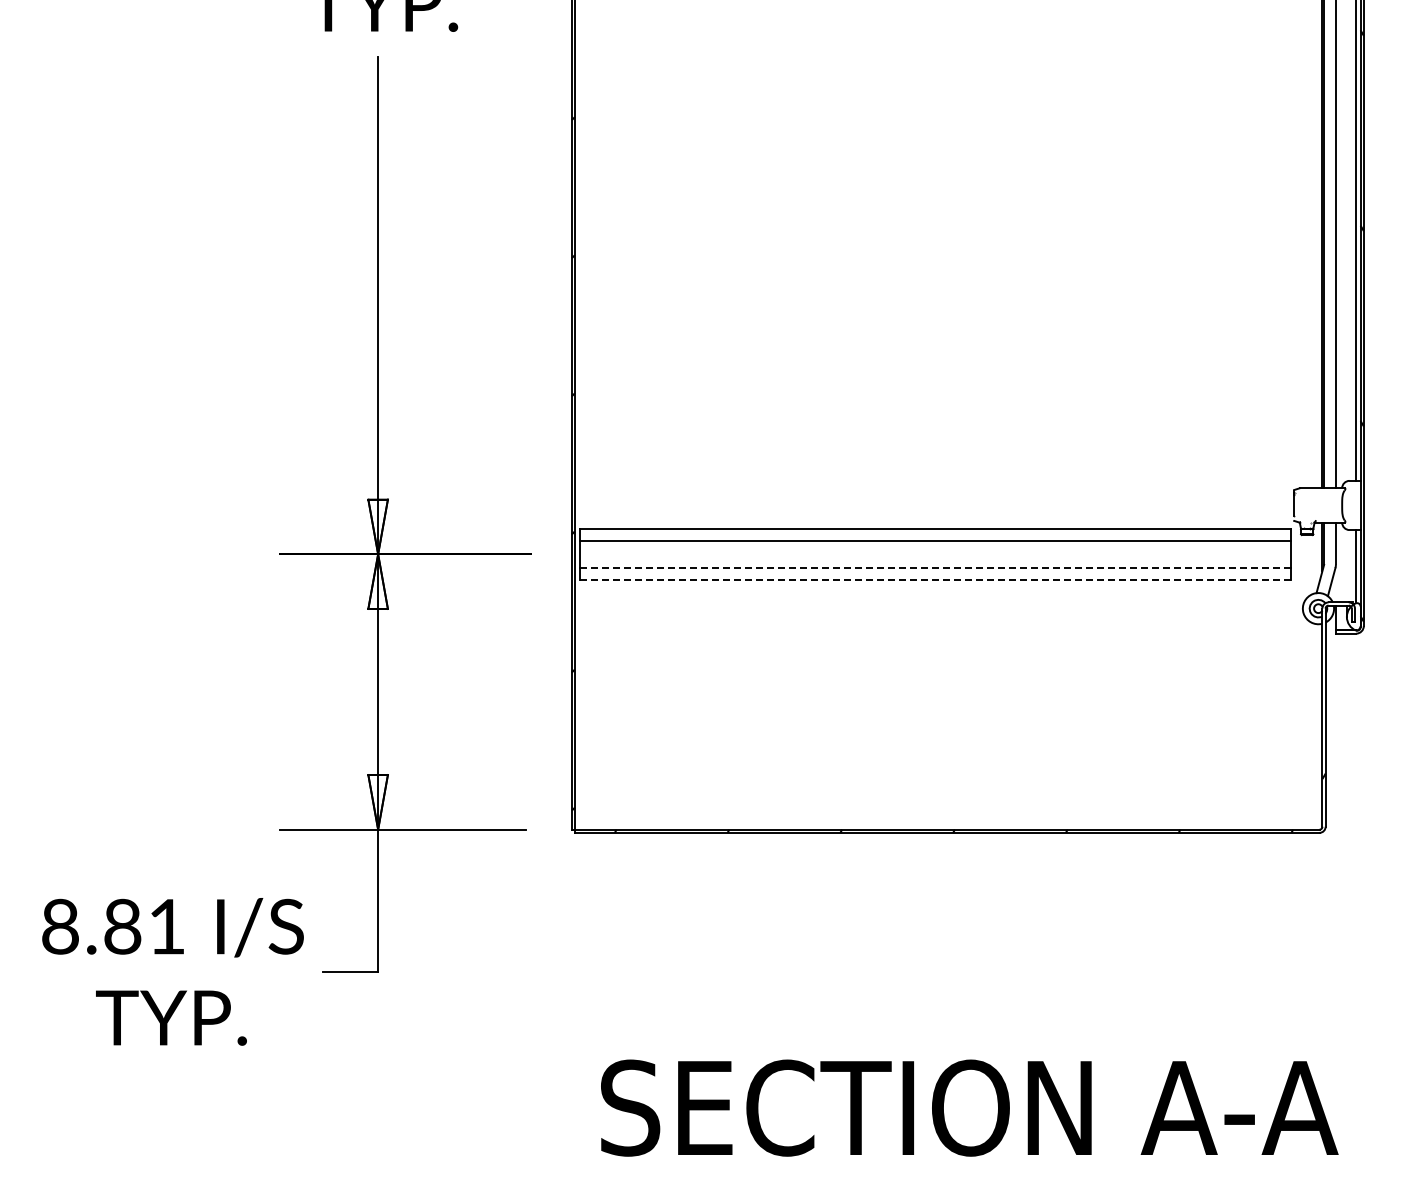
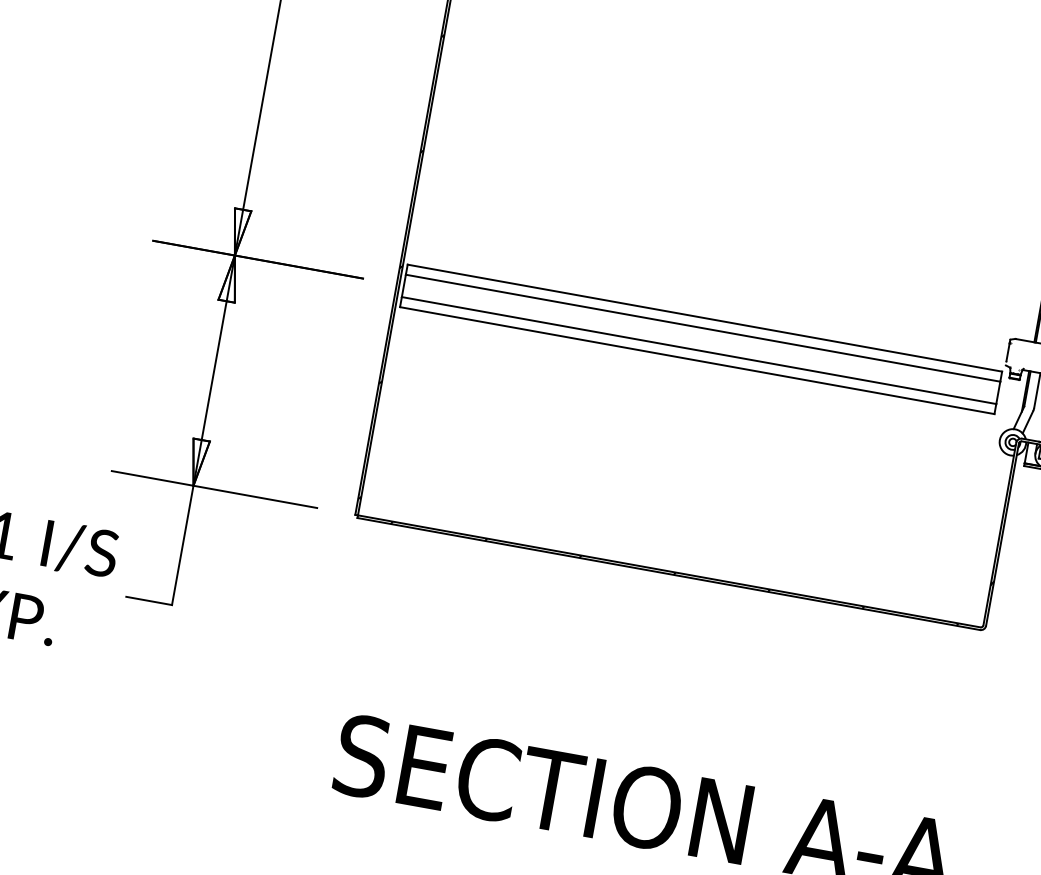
line: (936, 567) -> (699, 350), dashed -> solid
line: (936, 579) -> (697, 360), dashed -> solid

